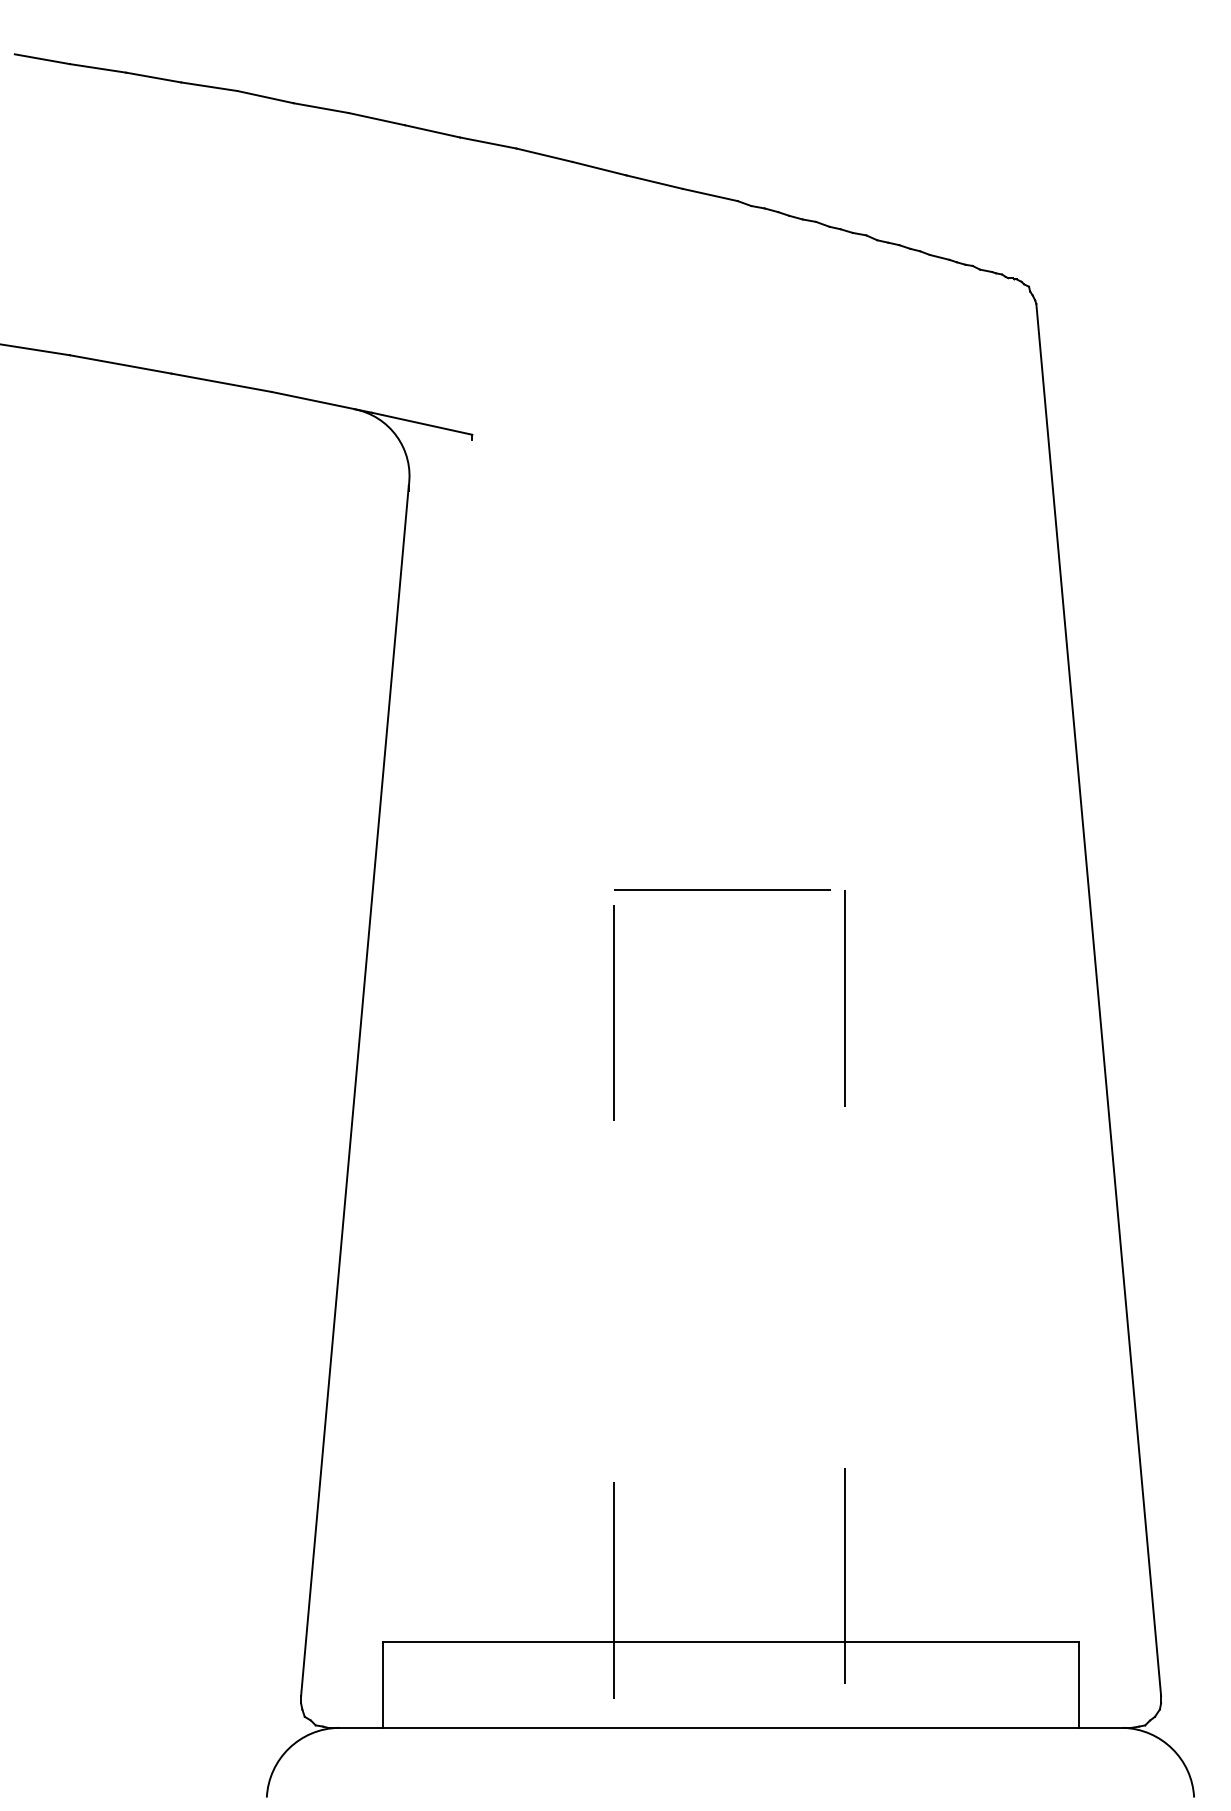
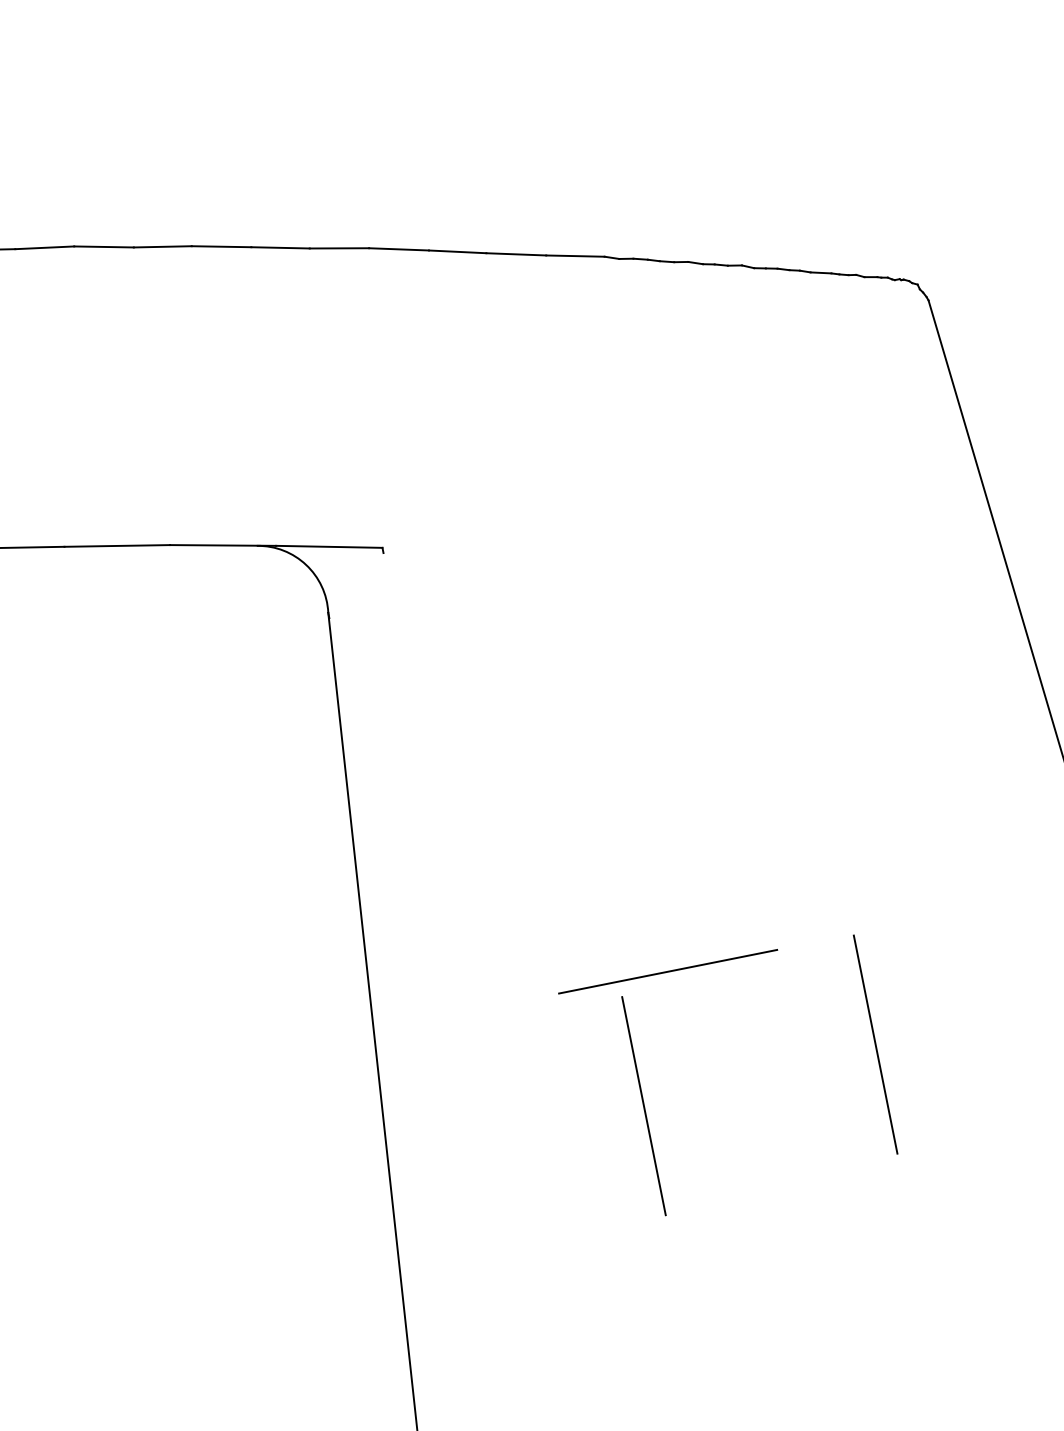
line: (722, 889) -> (667, 971), moved

